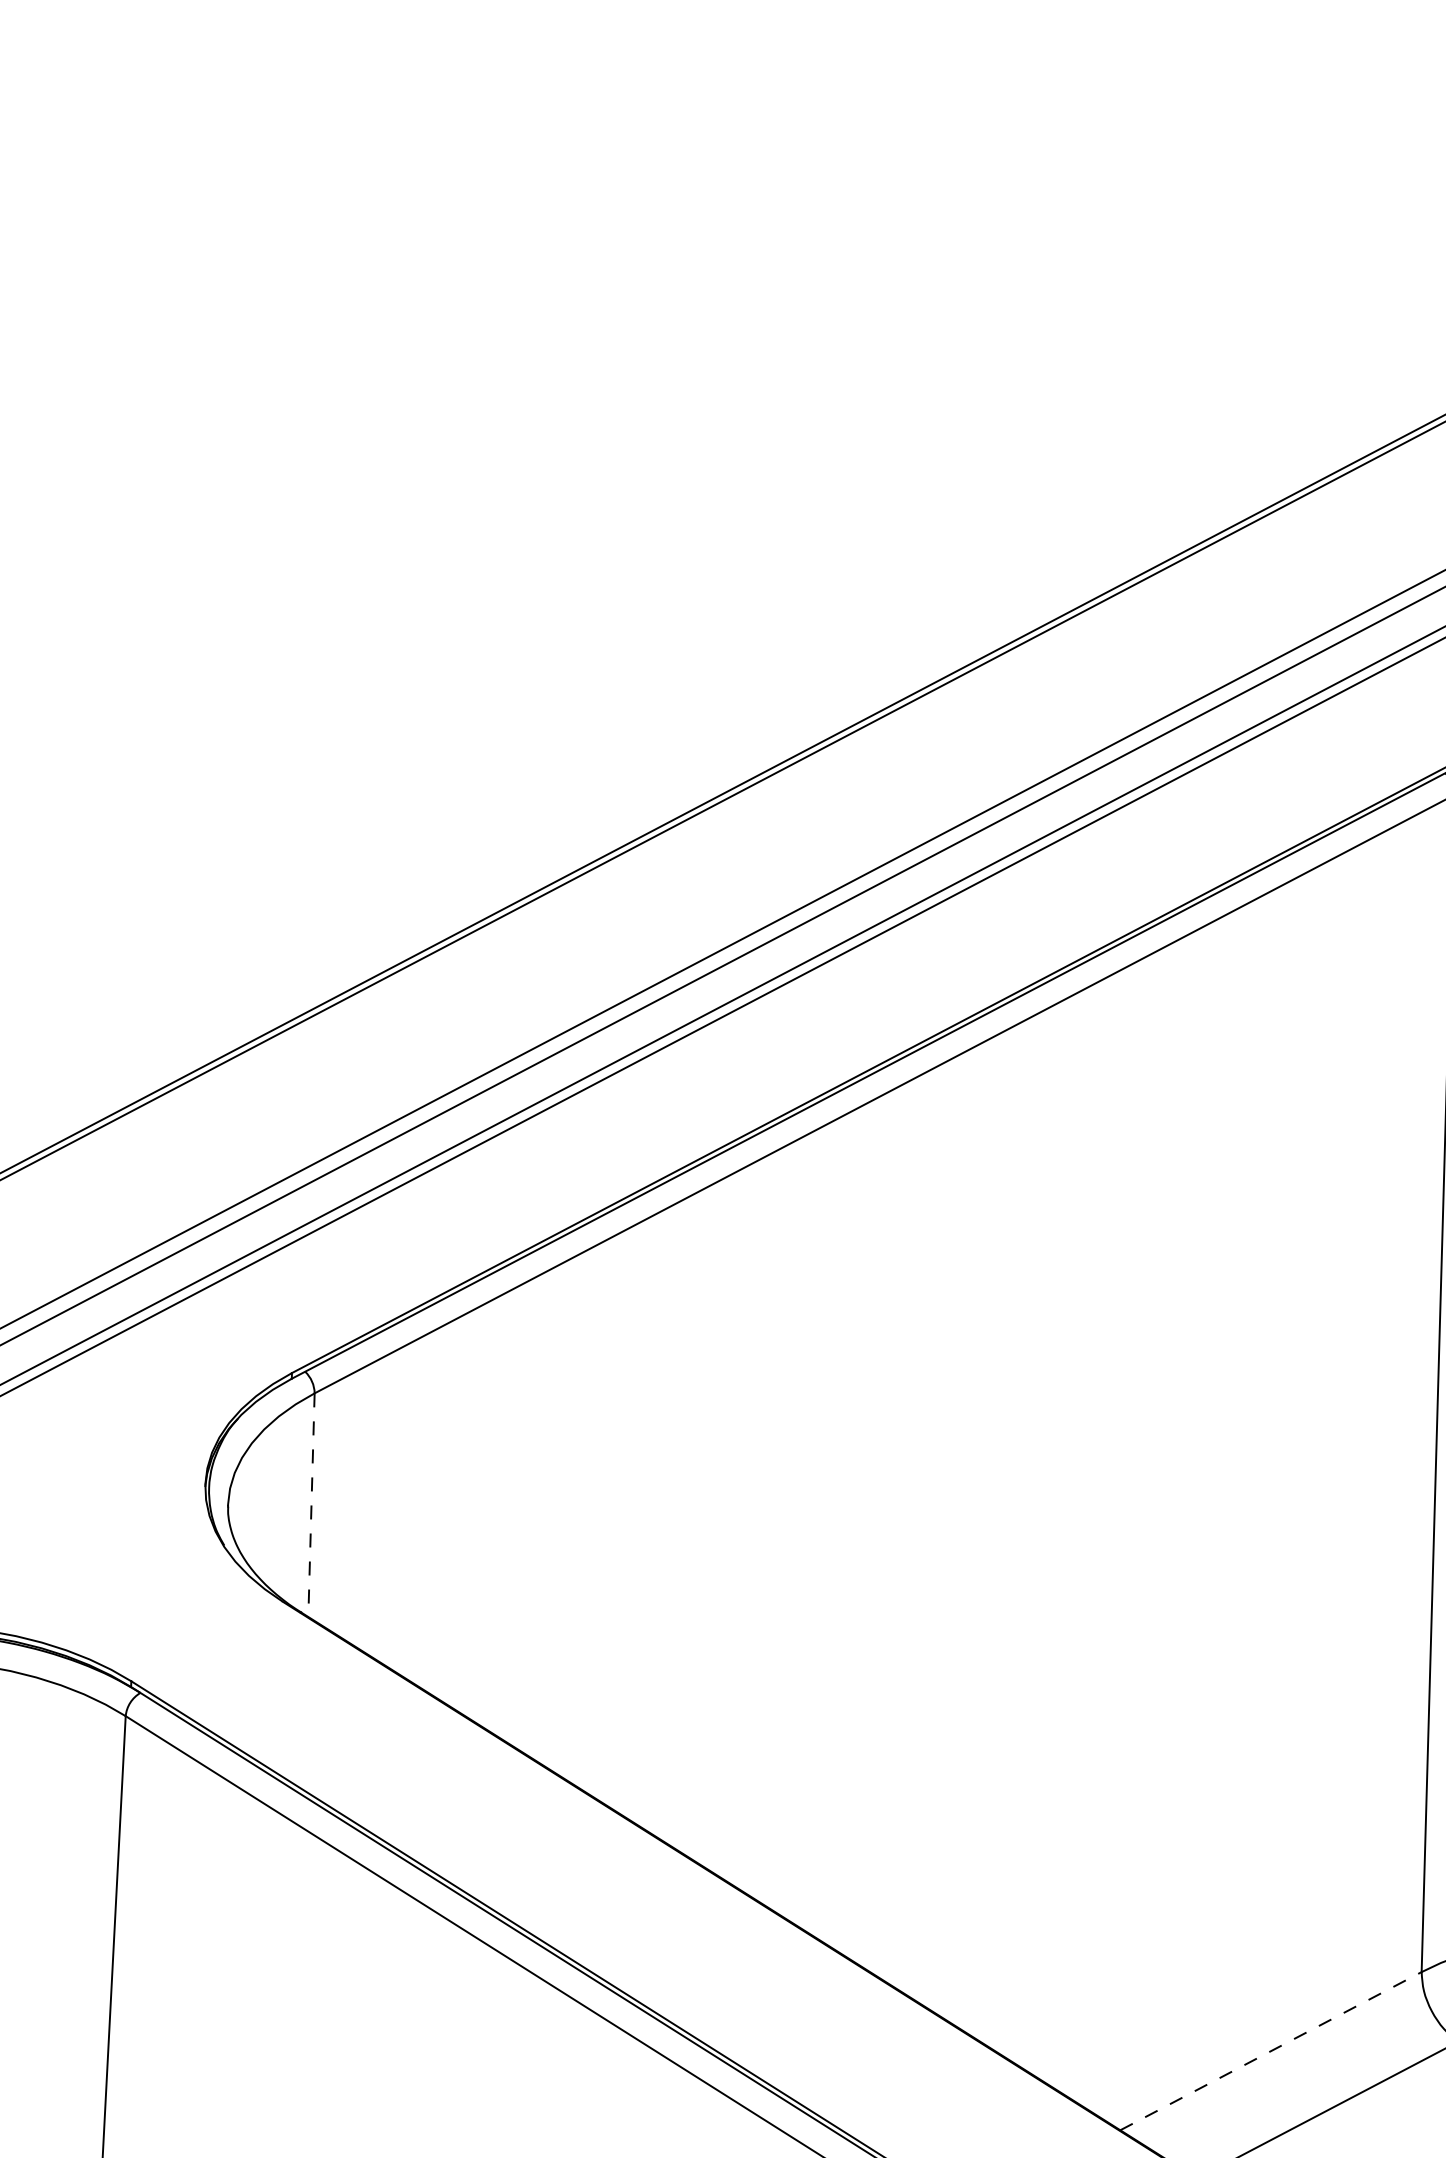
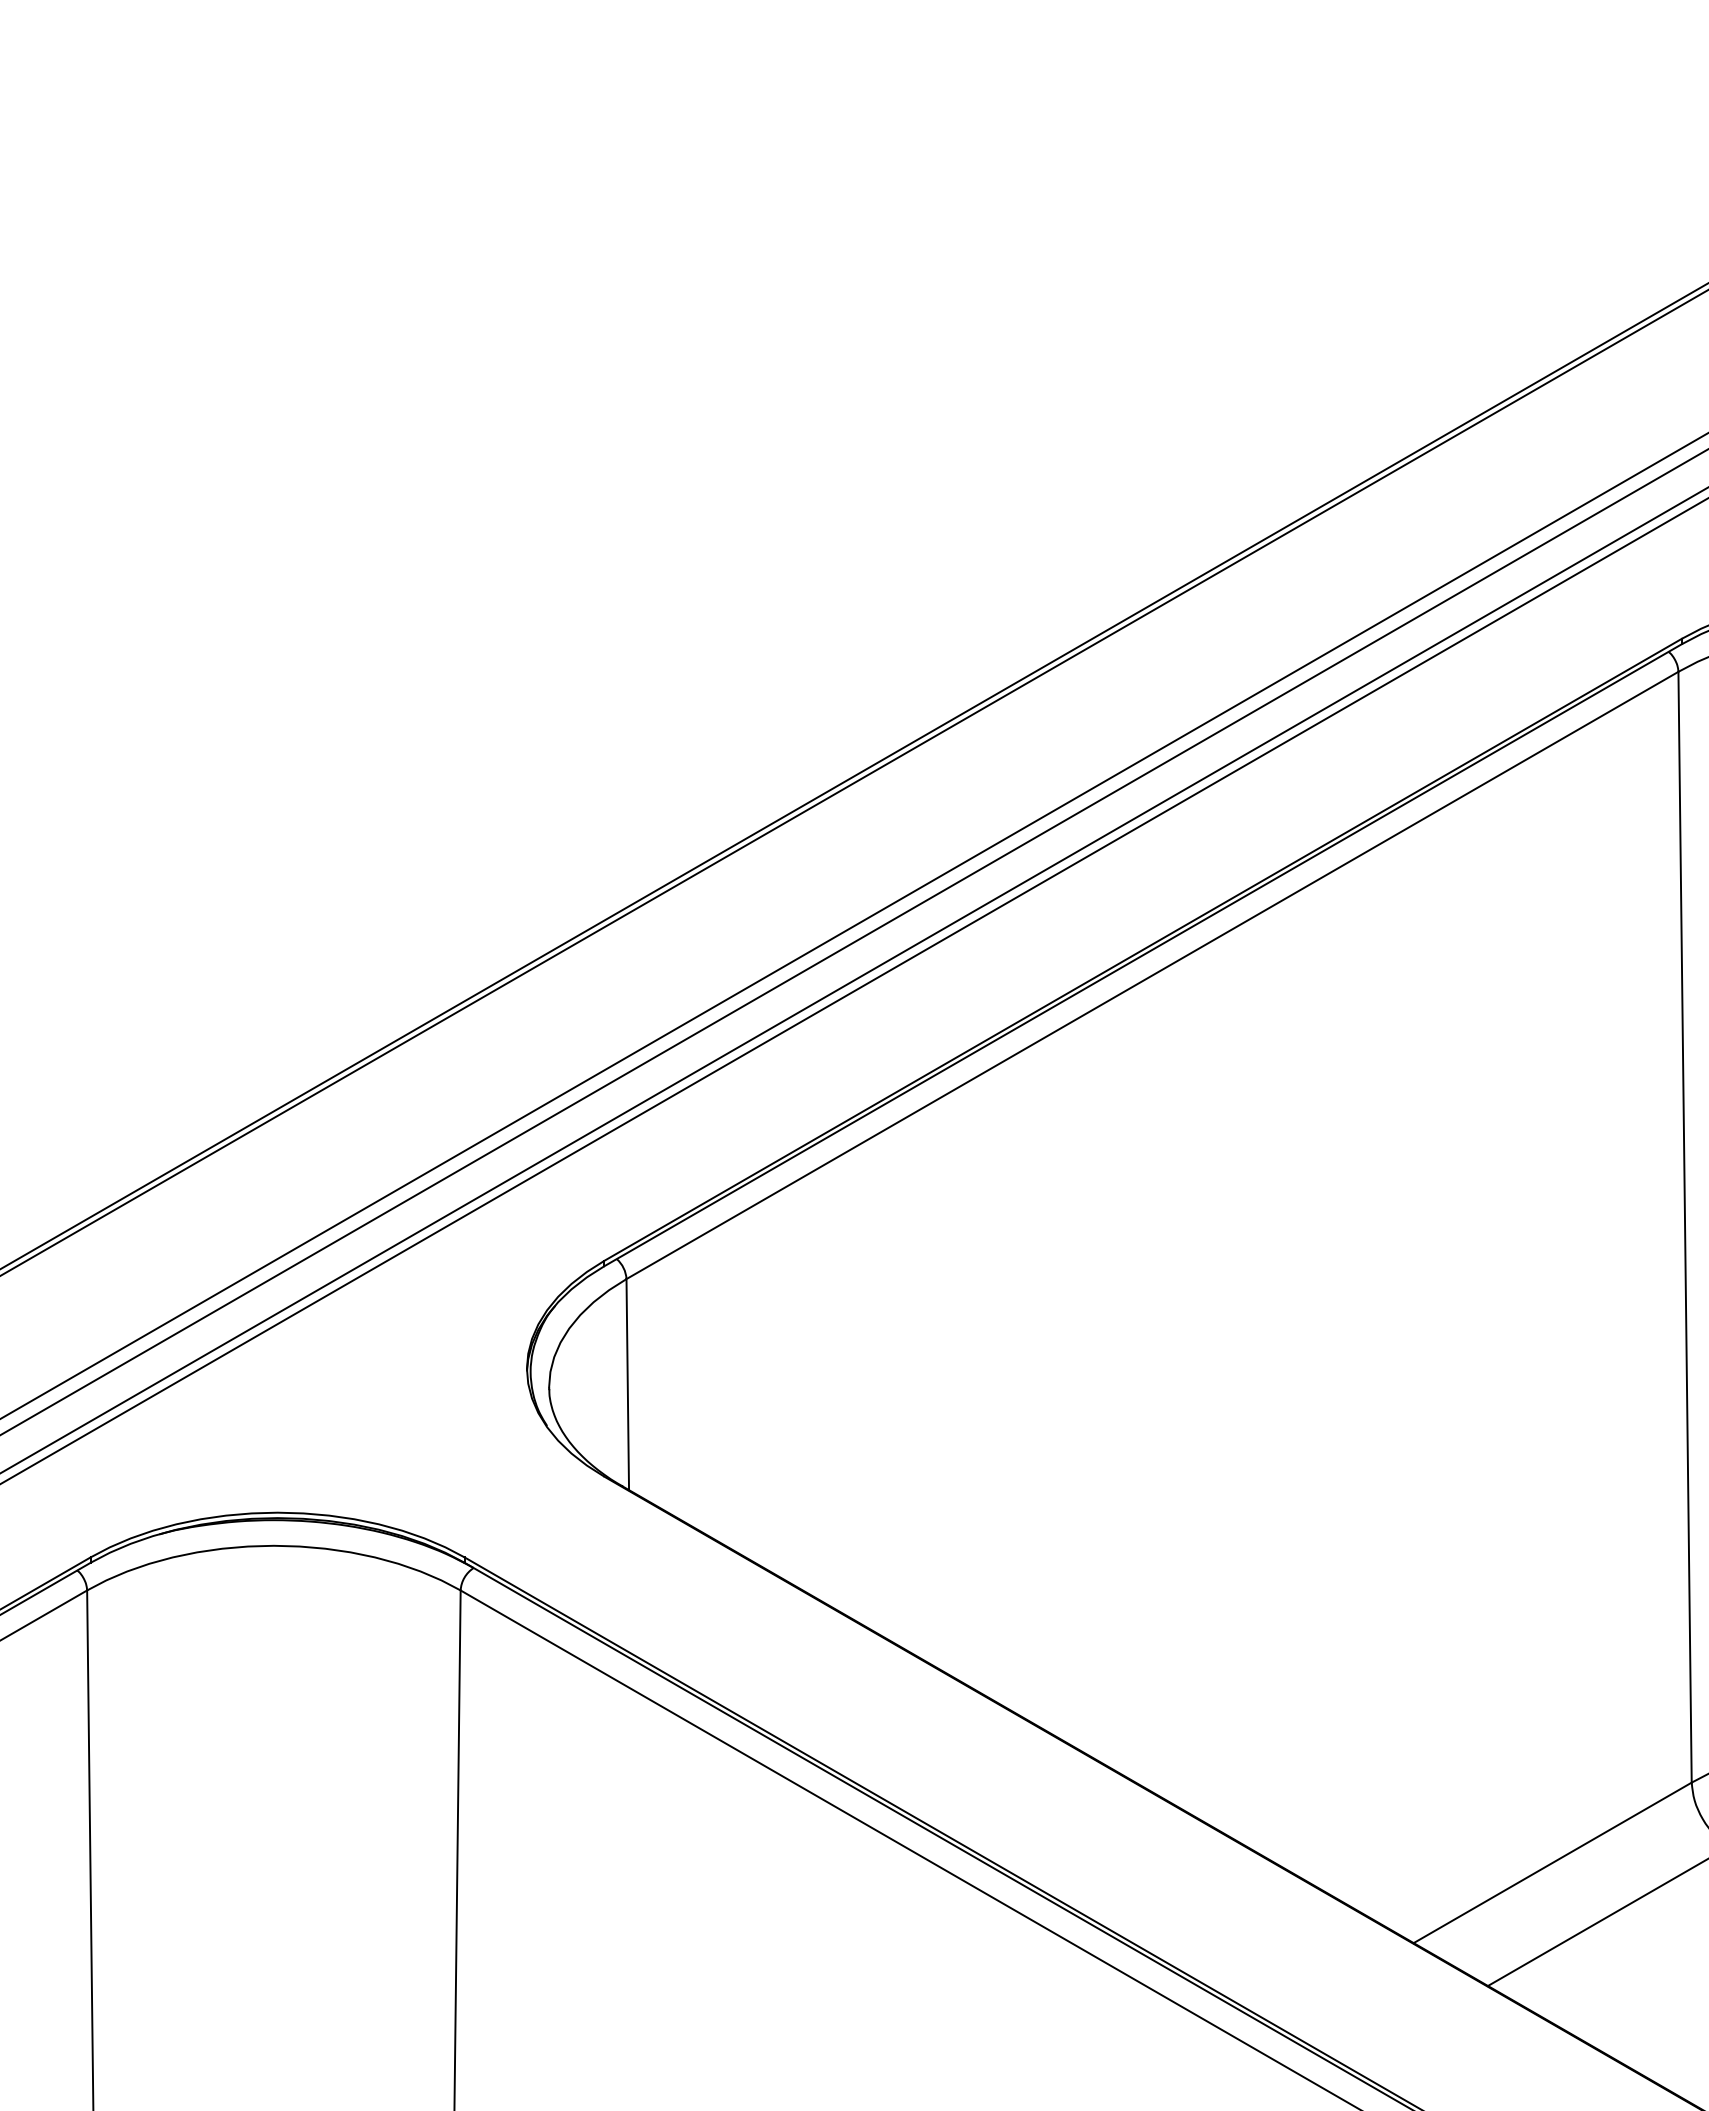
line: (311, 1505) -> (627, 1384), dashed -> solid
line: (1271, 2050) -> (1553, 1862), dashed -> solid

